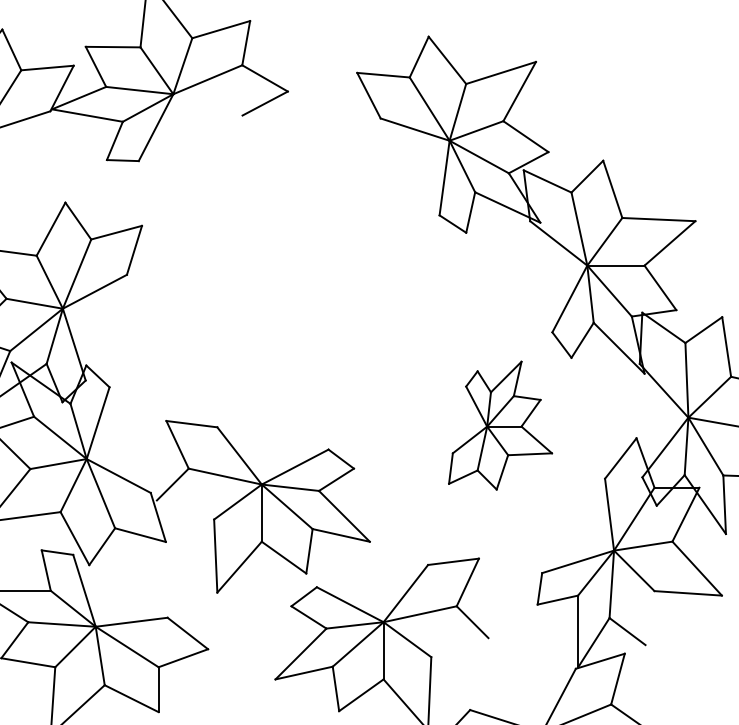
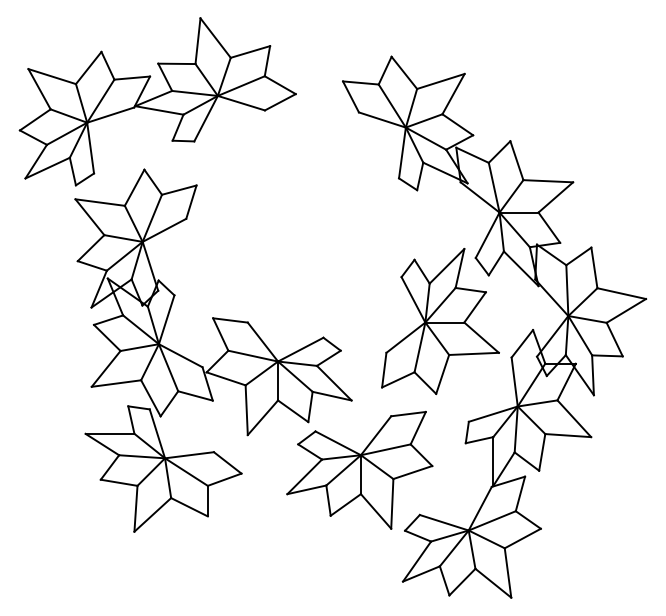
line: (206, 103) -> (240, 102), added
part: (500, 425) -> (440, 321), size x1.67
line: (184, 509) -> (225, 378), added
line: (650, 618) -> (542, 452), added
line: (459, 647) -> (412, 472), added

